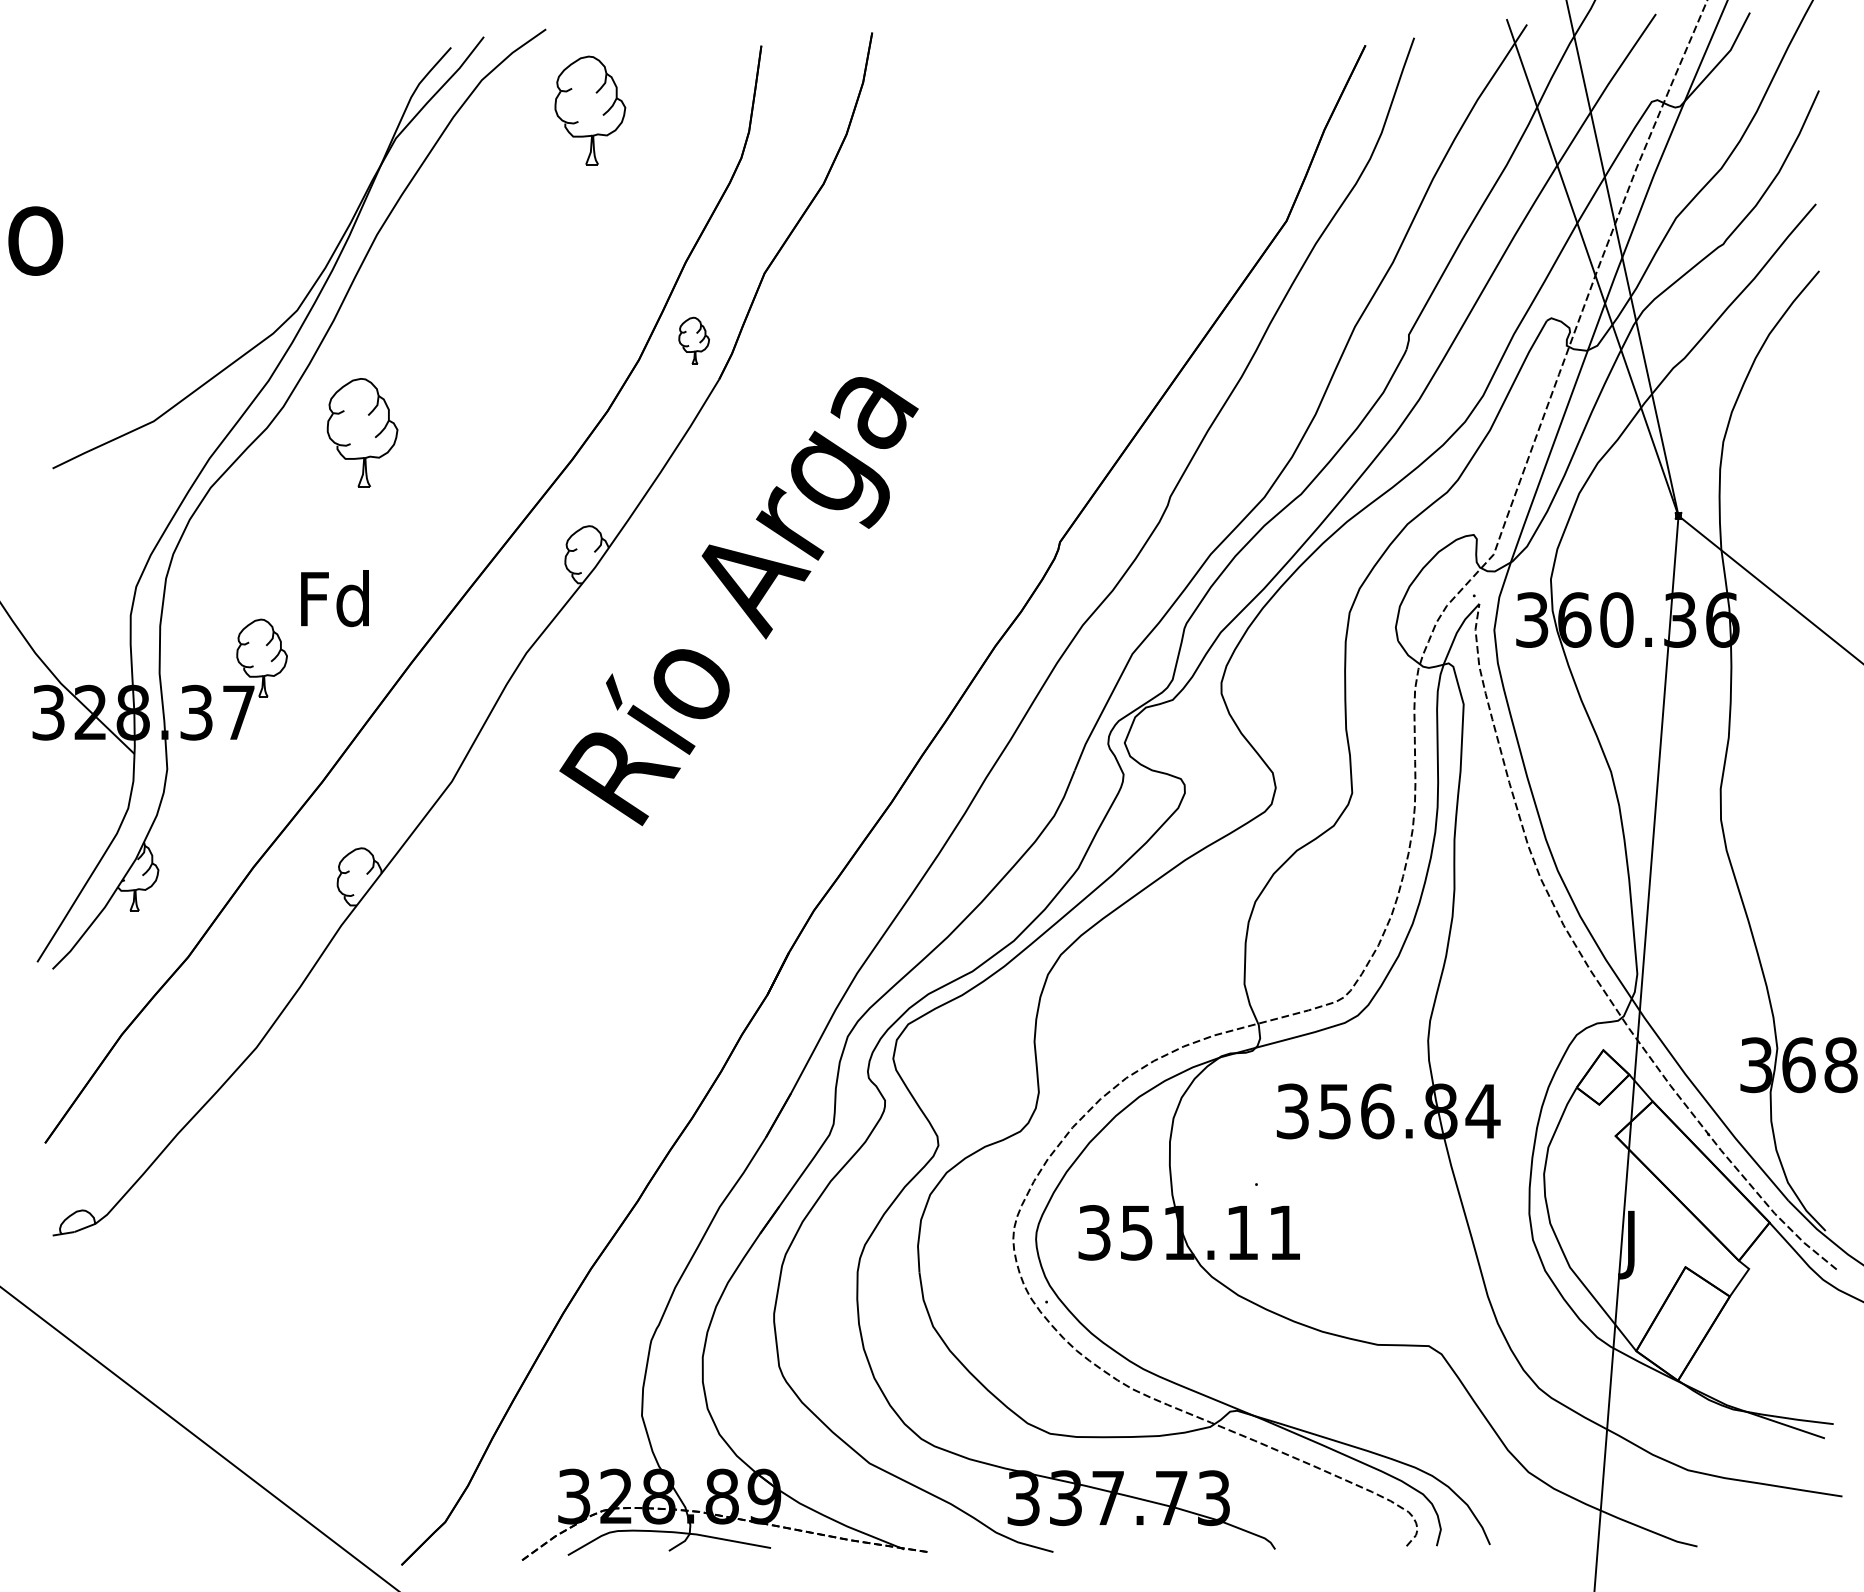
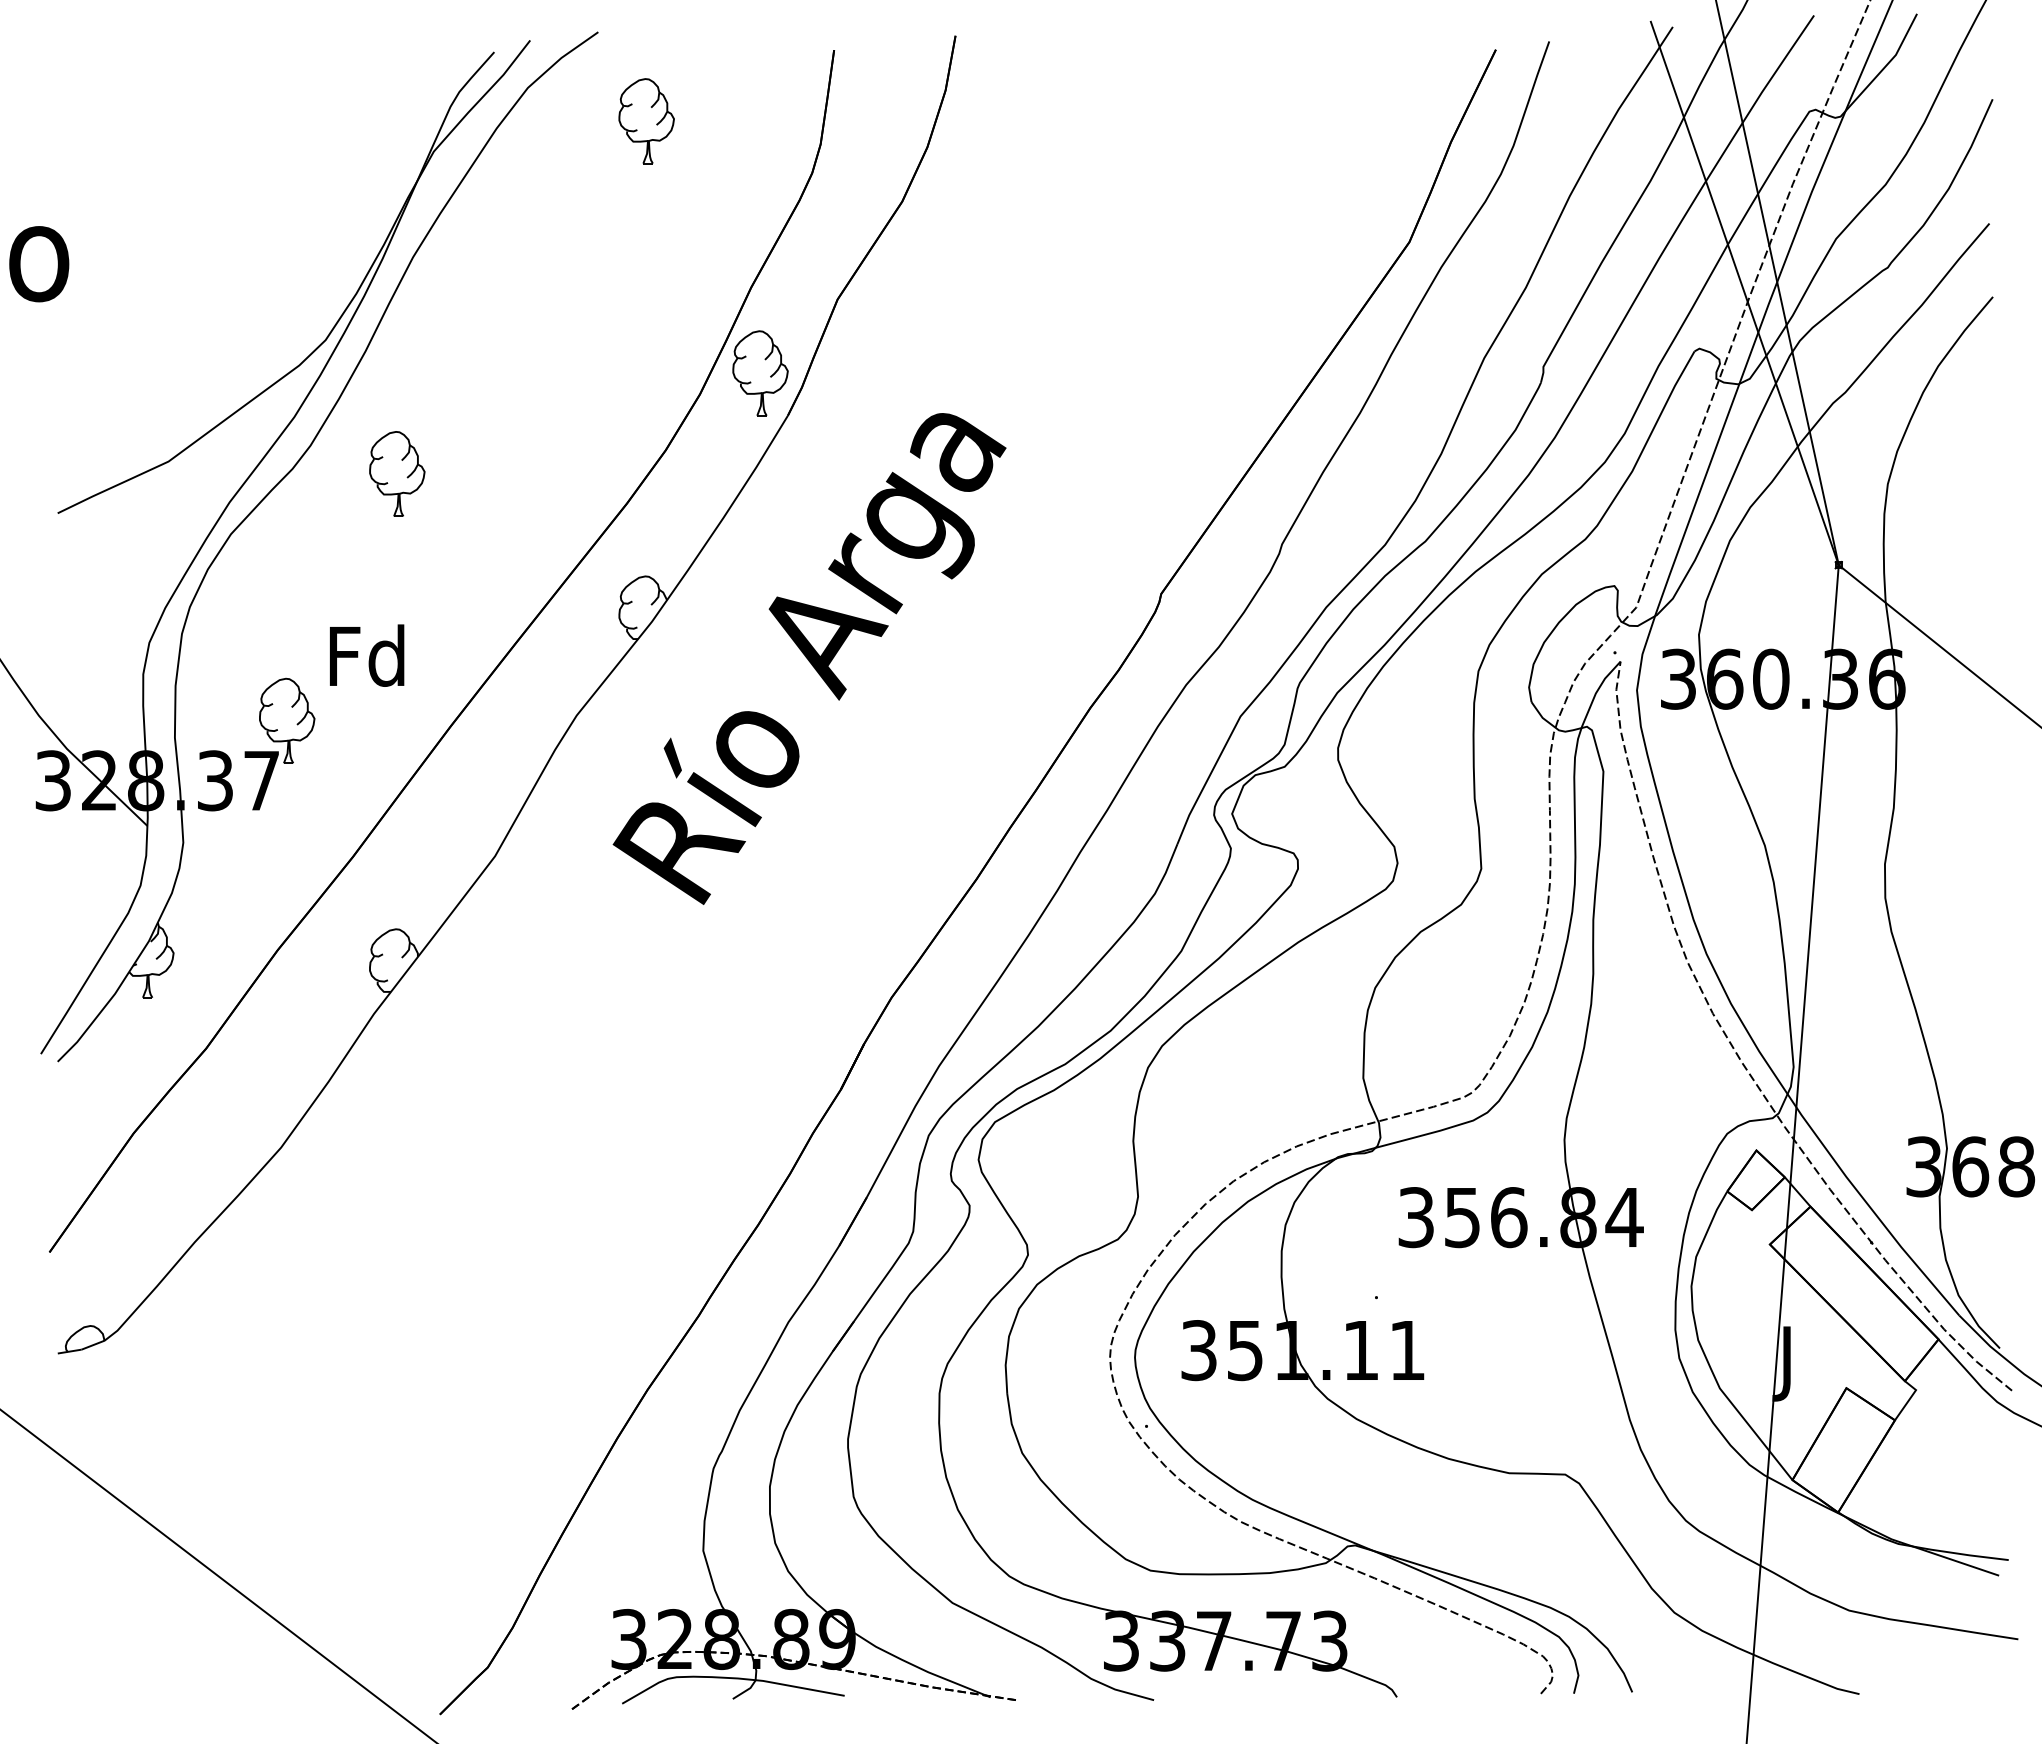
part: (590, 110) -> (646, 121), size x0.71
part: (694, 340) -> (760, 373), size x1.67
part: (362, 432) -> (397, 473), size x0.71

